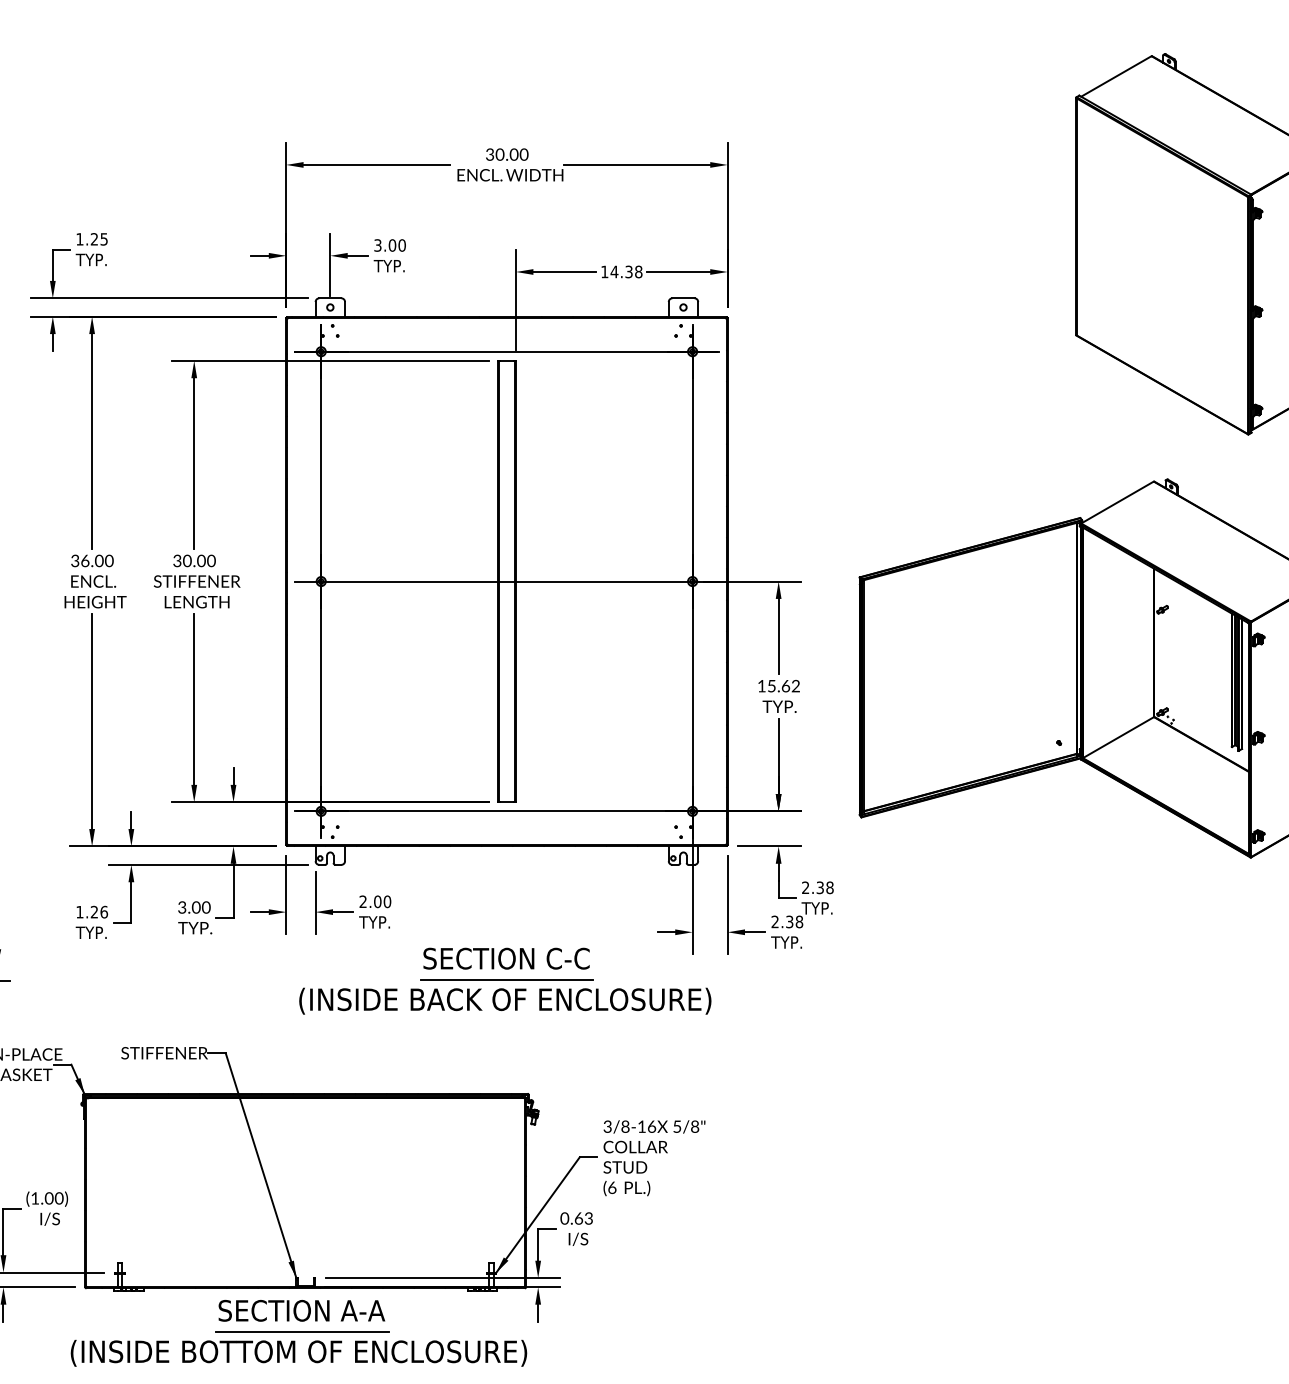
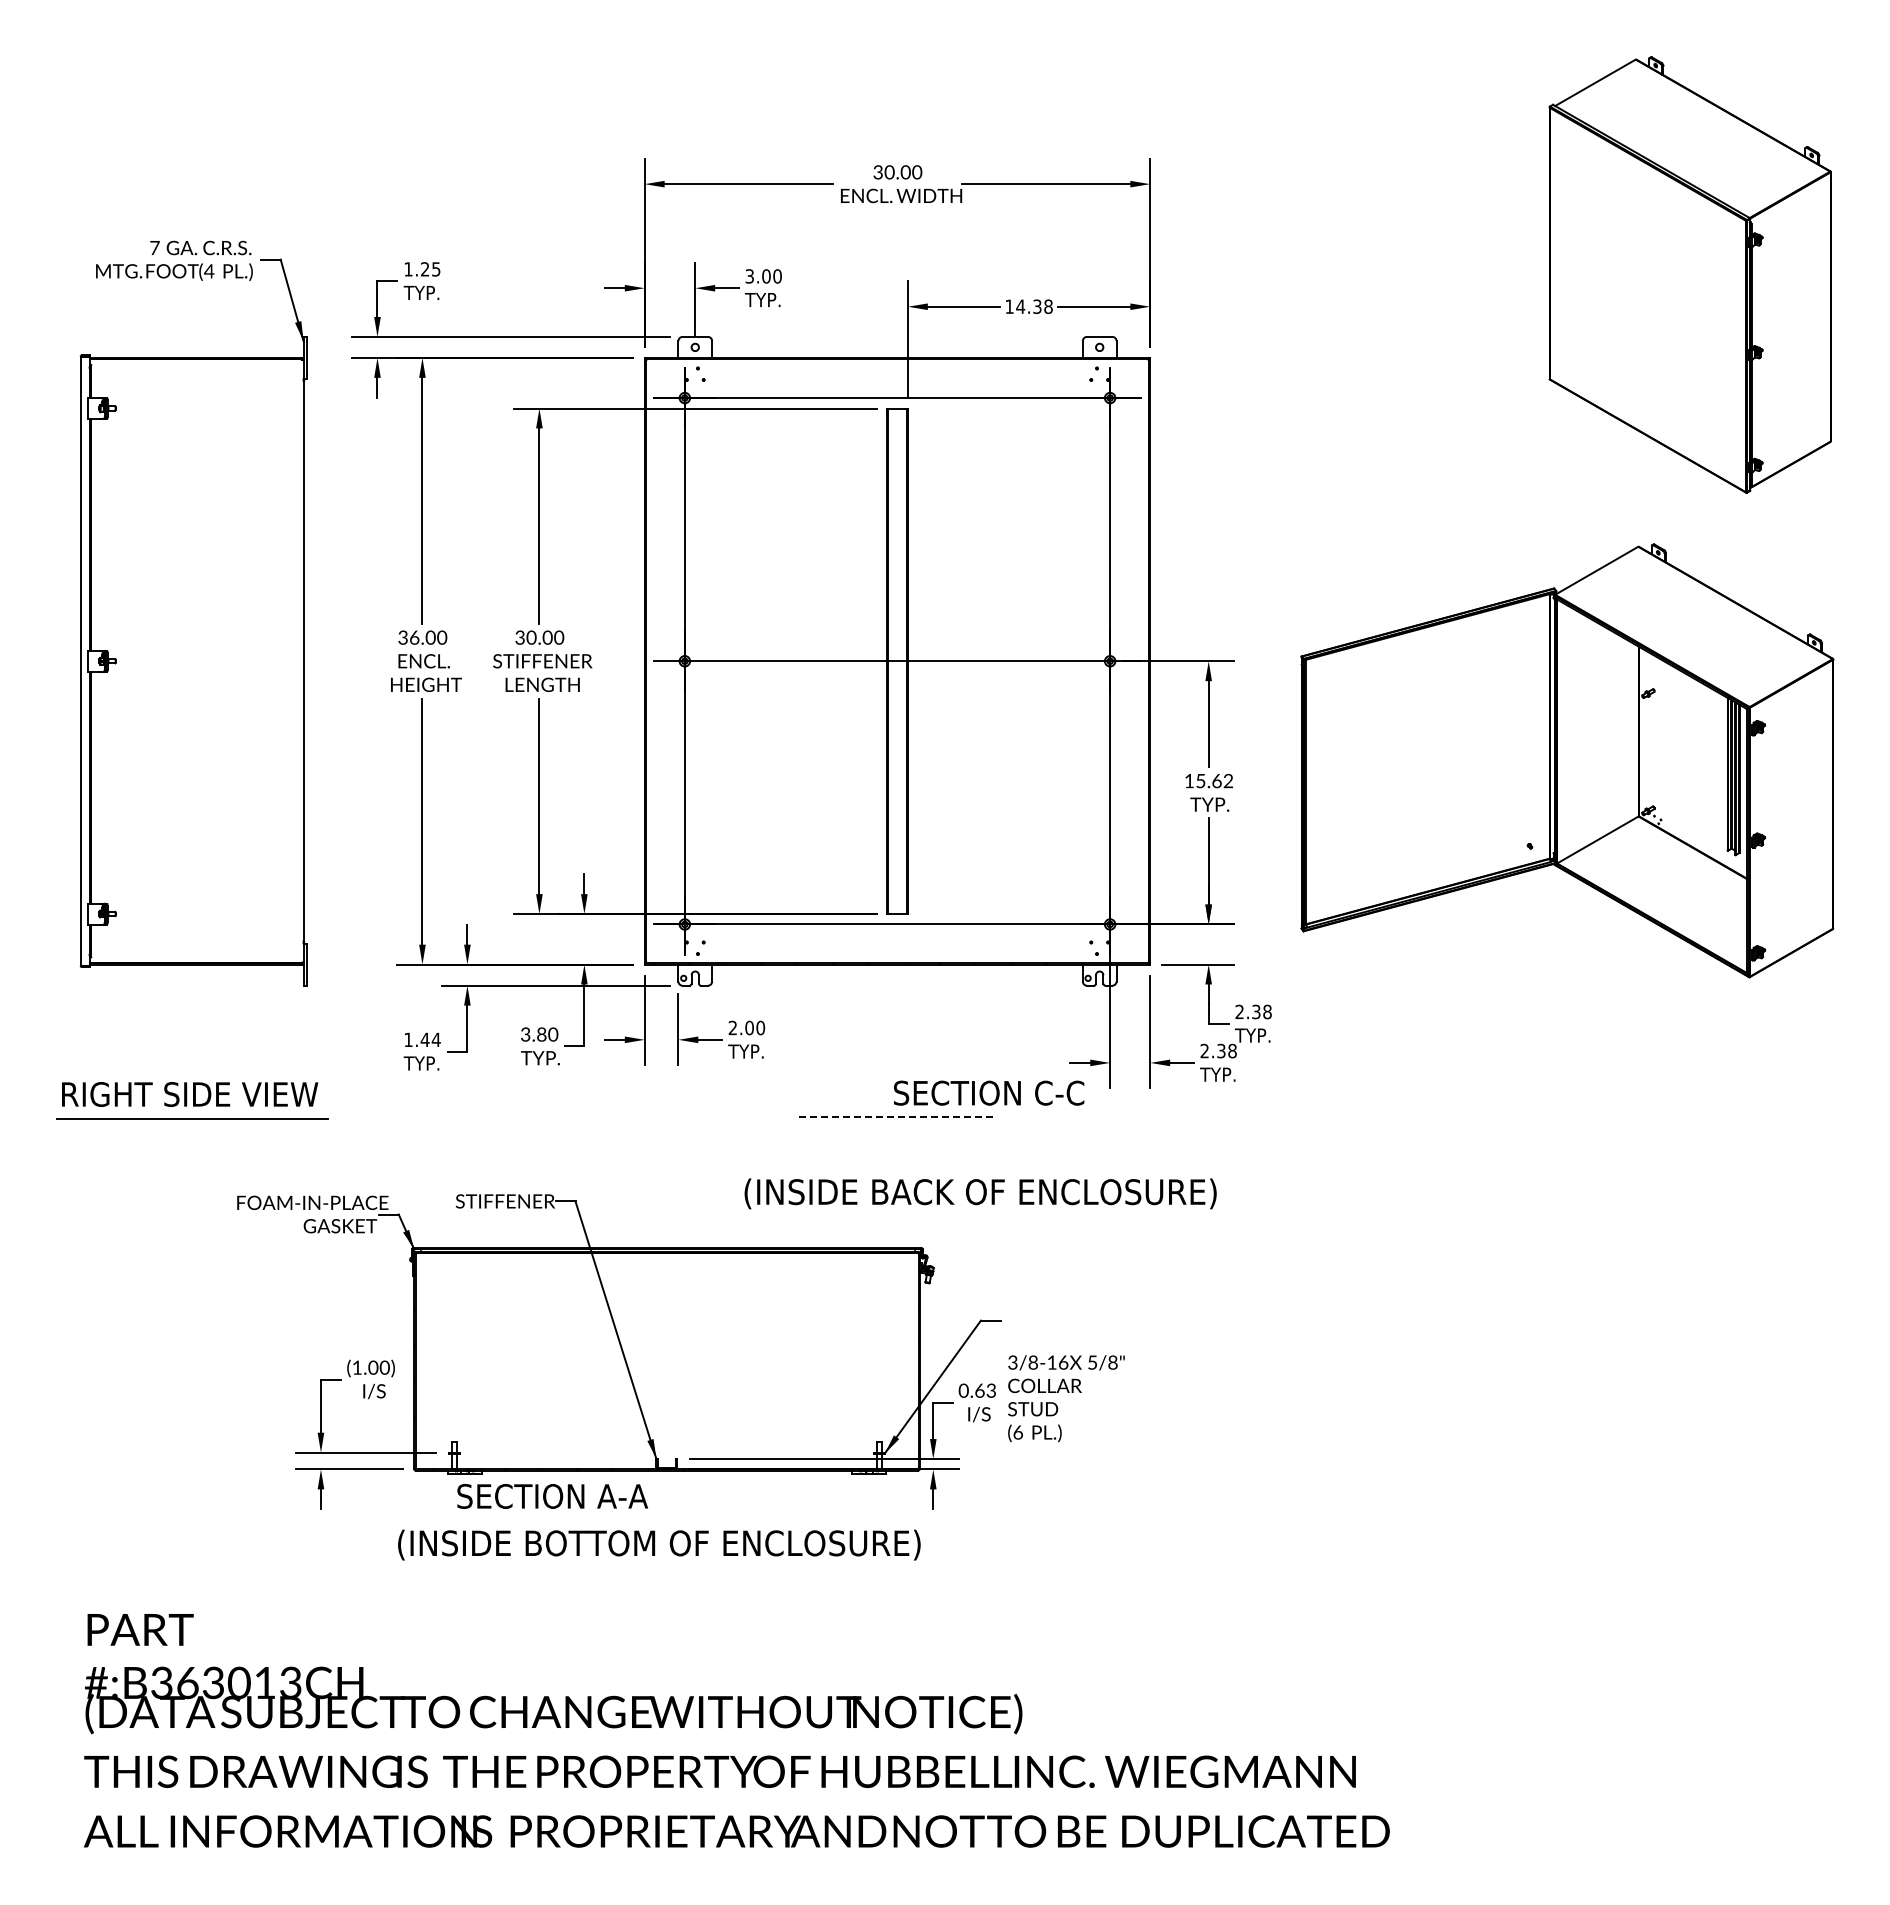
text: (196, 907) -> (541, 1034), 3.00 -> 3.80
text: (99, 911) -> (430, 1039), 1.26 -> 1.44
text: (506, 958) -> (989, 1092), moved
line: (506, 979) -> (897, 1117), solid -> dashed
text: (505, 1000) -> (980, 1193), moved
text: (654, 1158) -> (1066, 1398), moved
text: (301, 1310) -> (552, 1496), moved
line: (302, 1331) -> (663, 1520), removed

